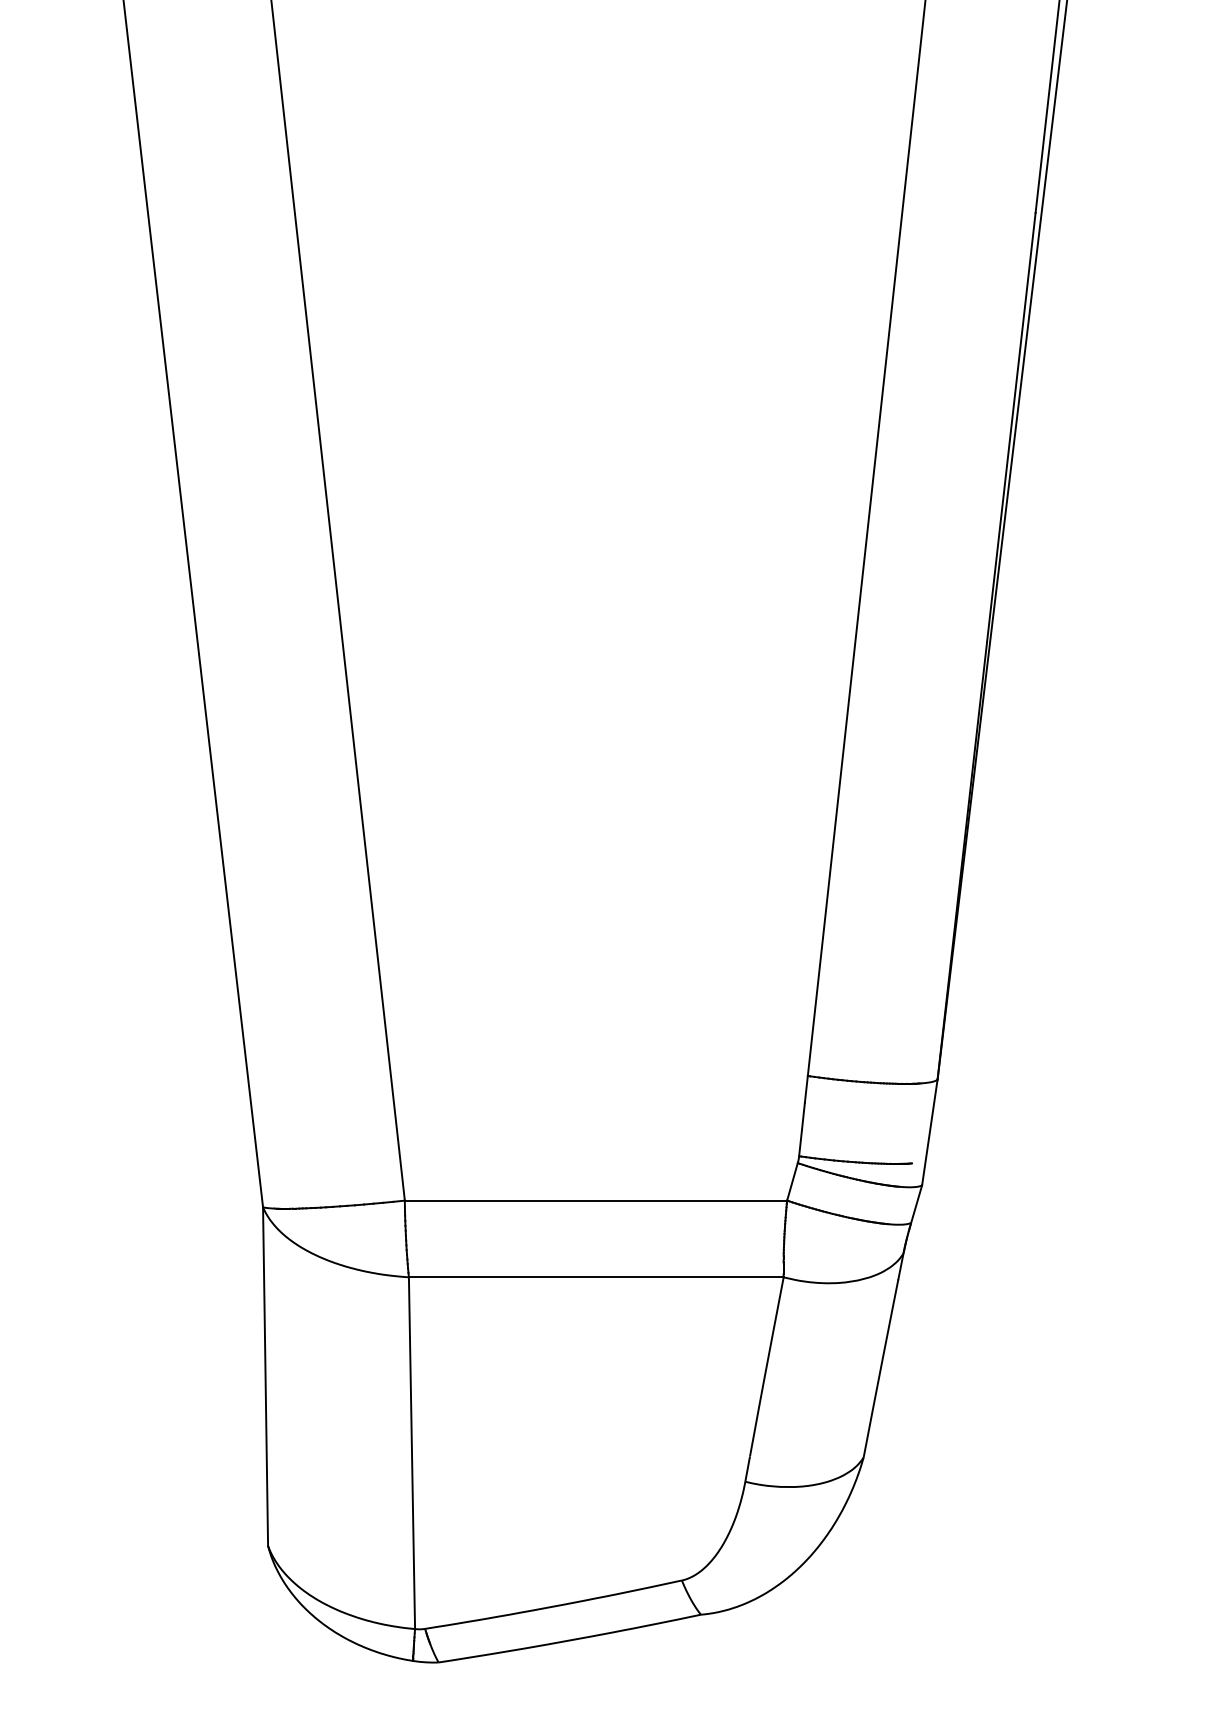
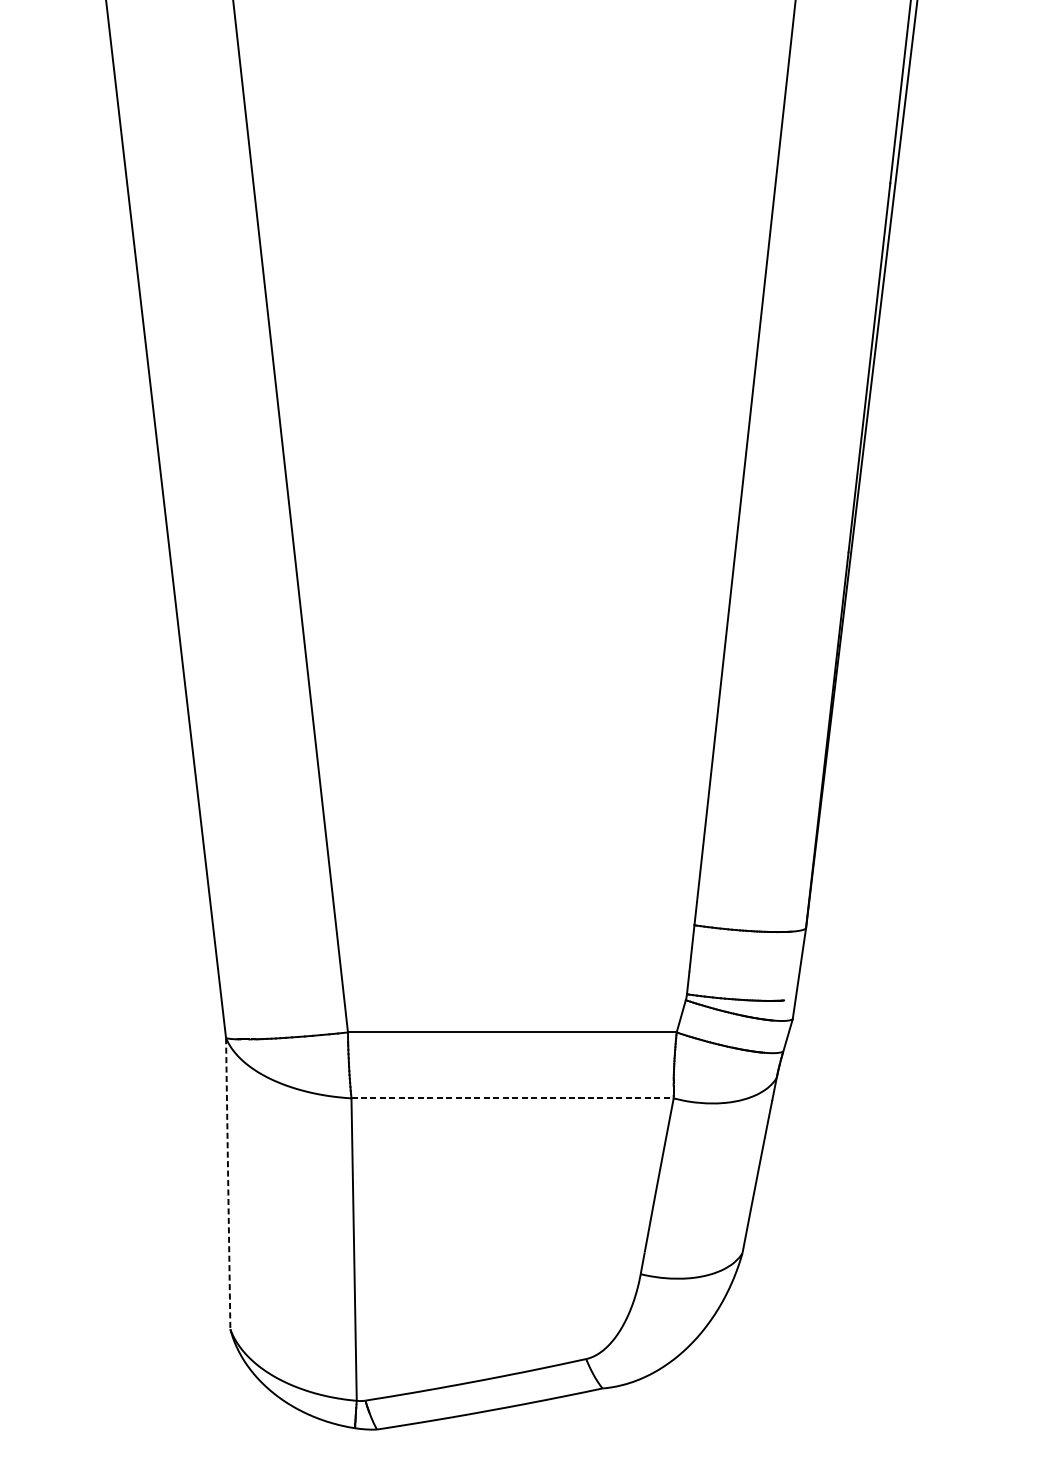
line: (596, 1277) -> (512, 1098), solid -> dashed
line: (265, 1377) -> (228, 1184), solid -> dashed

